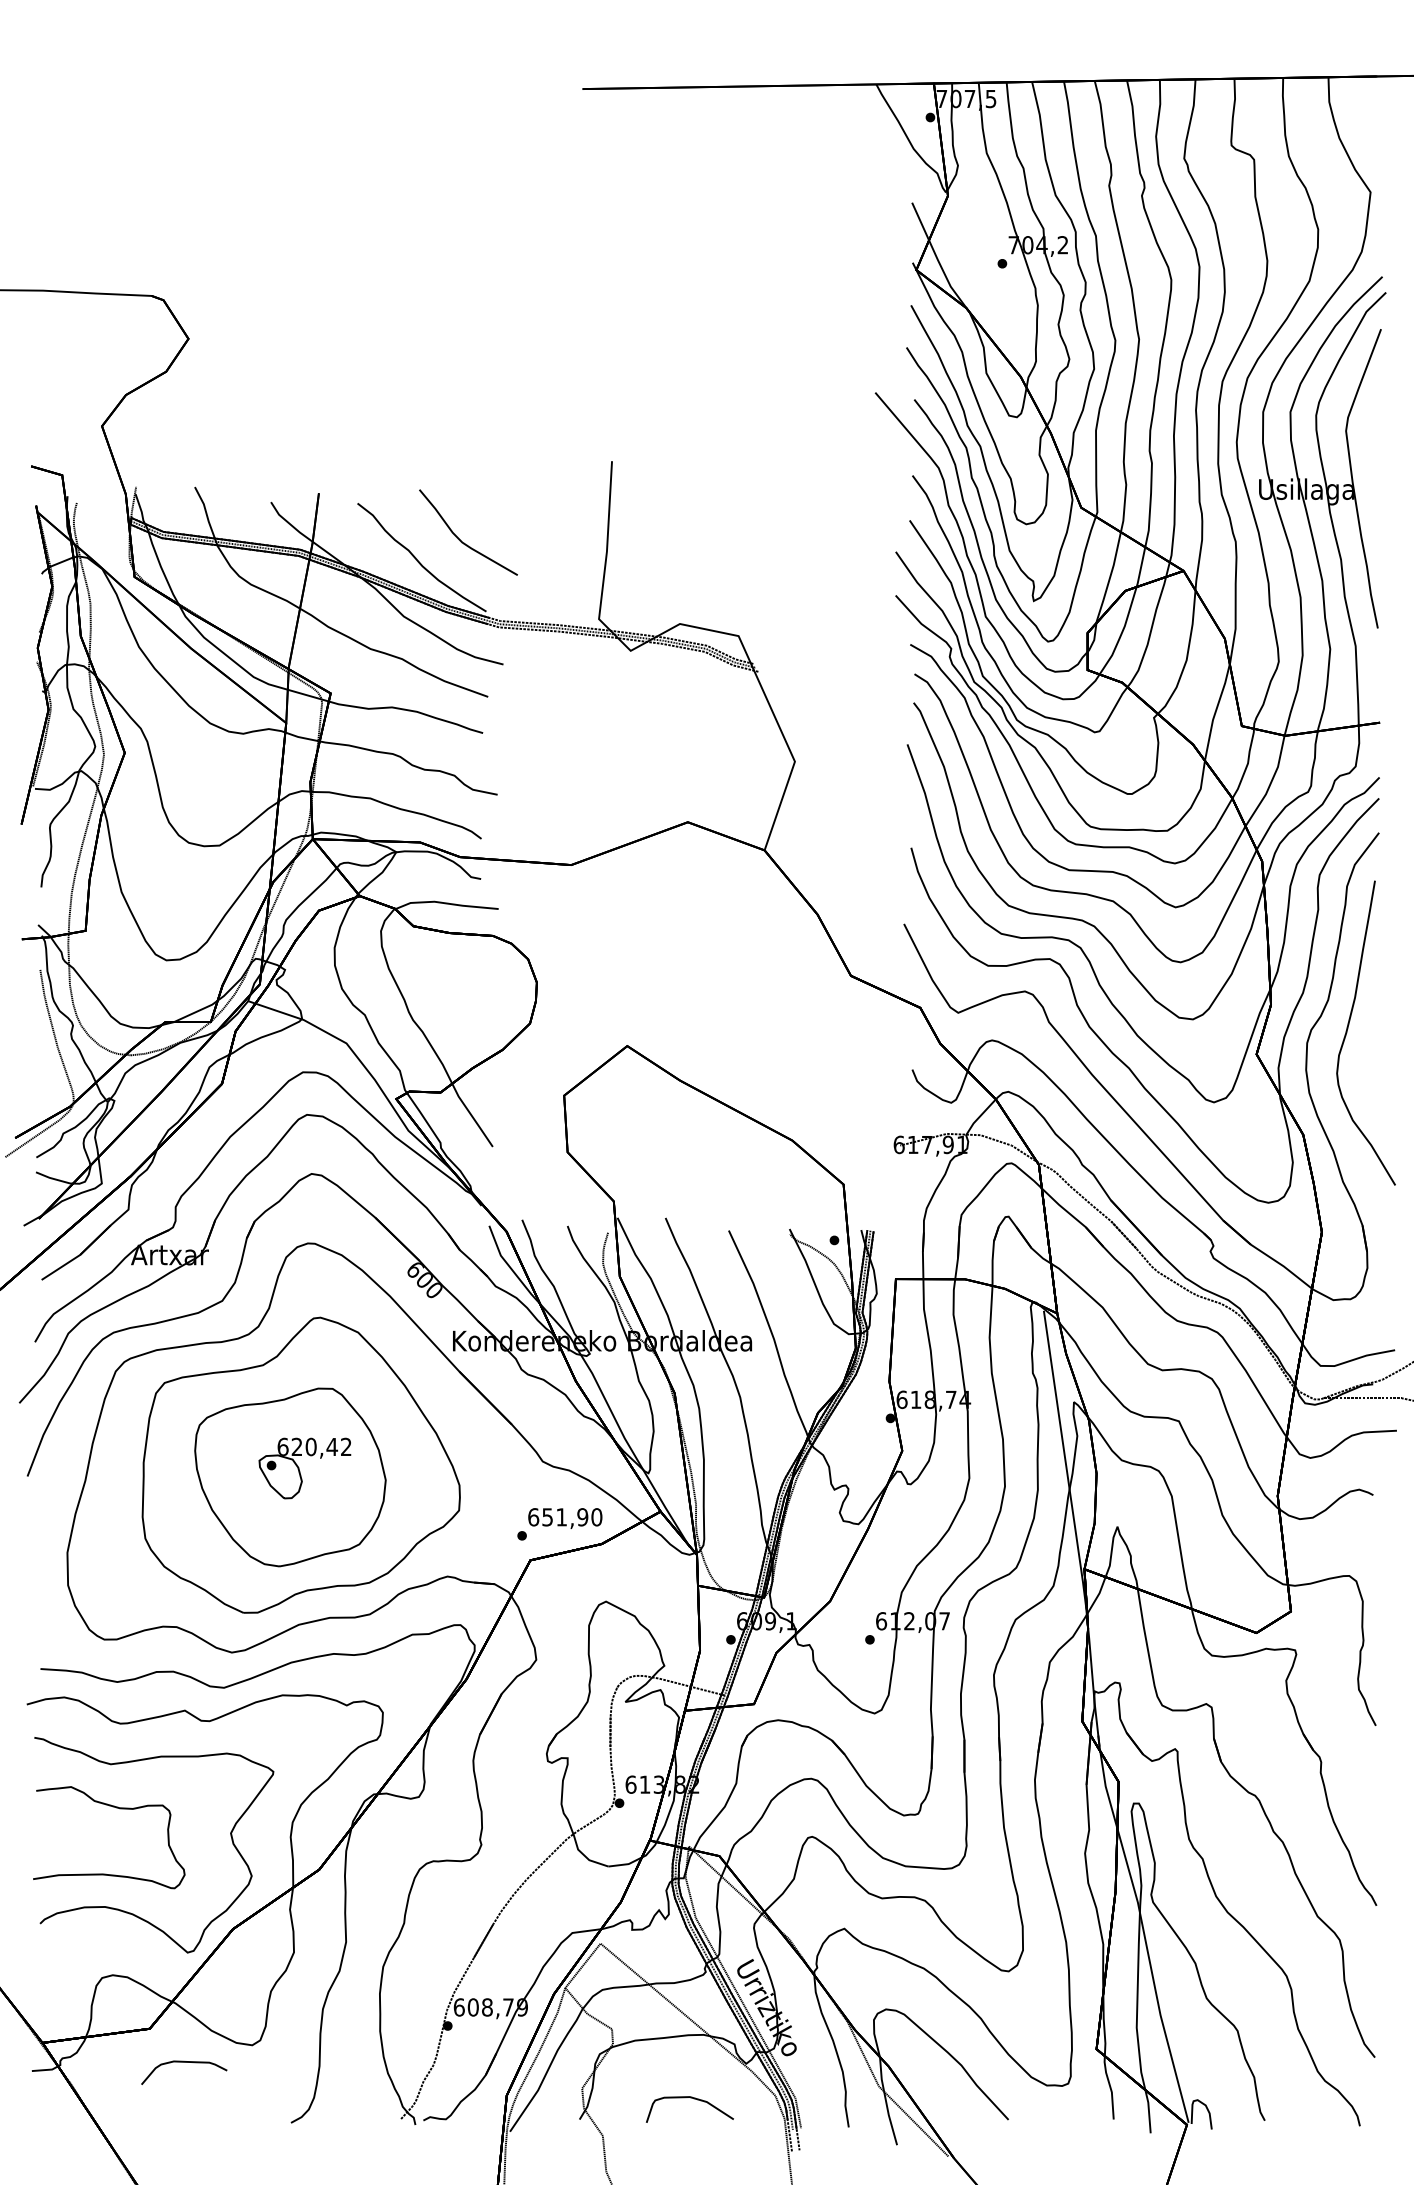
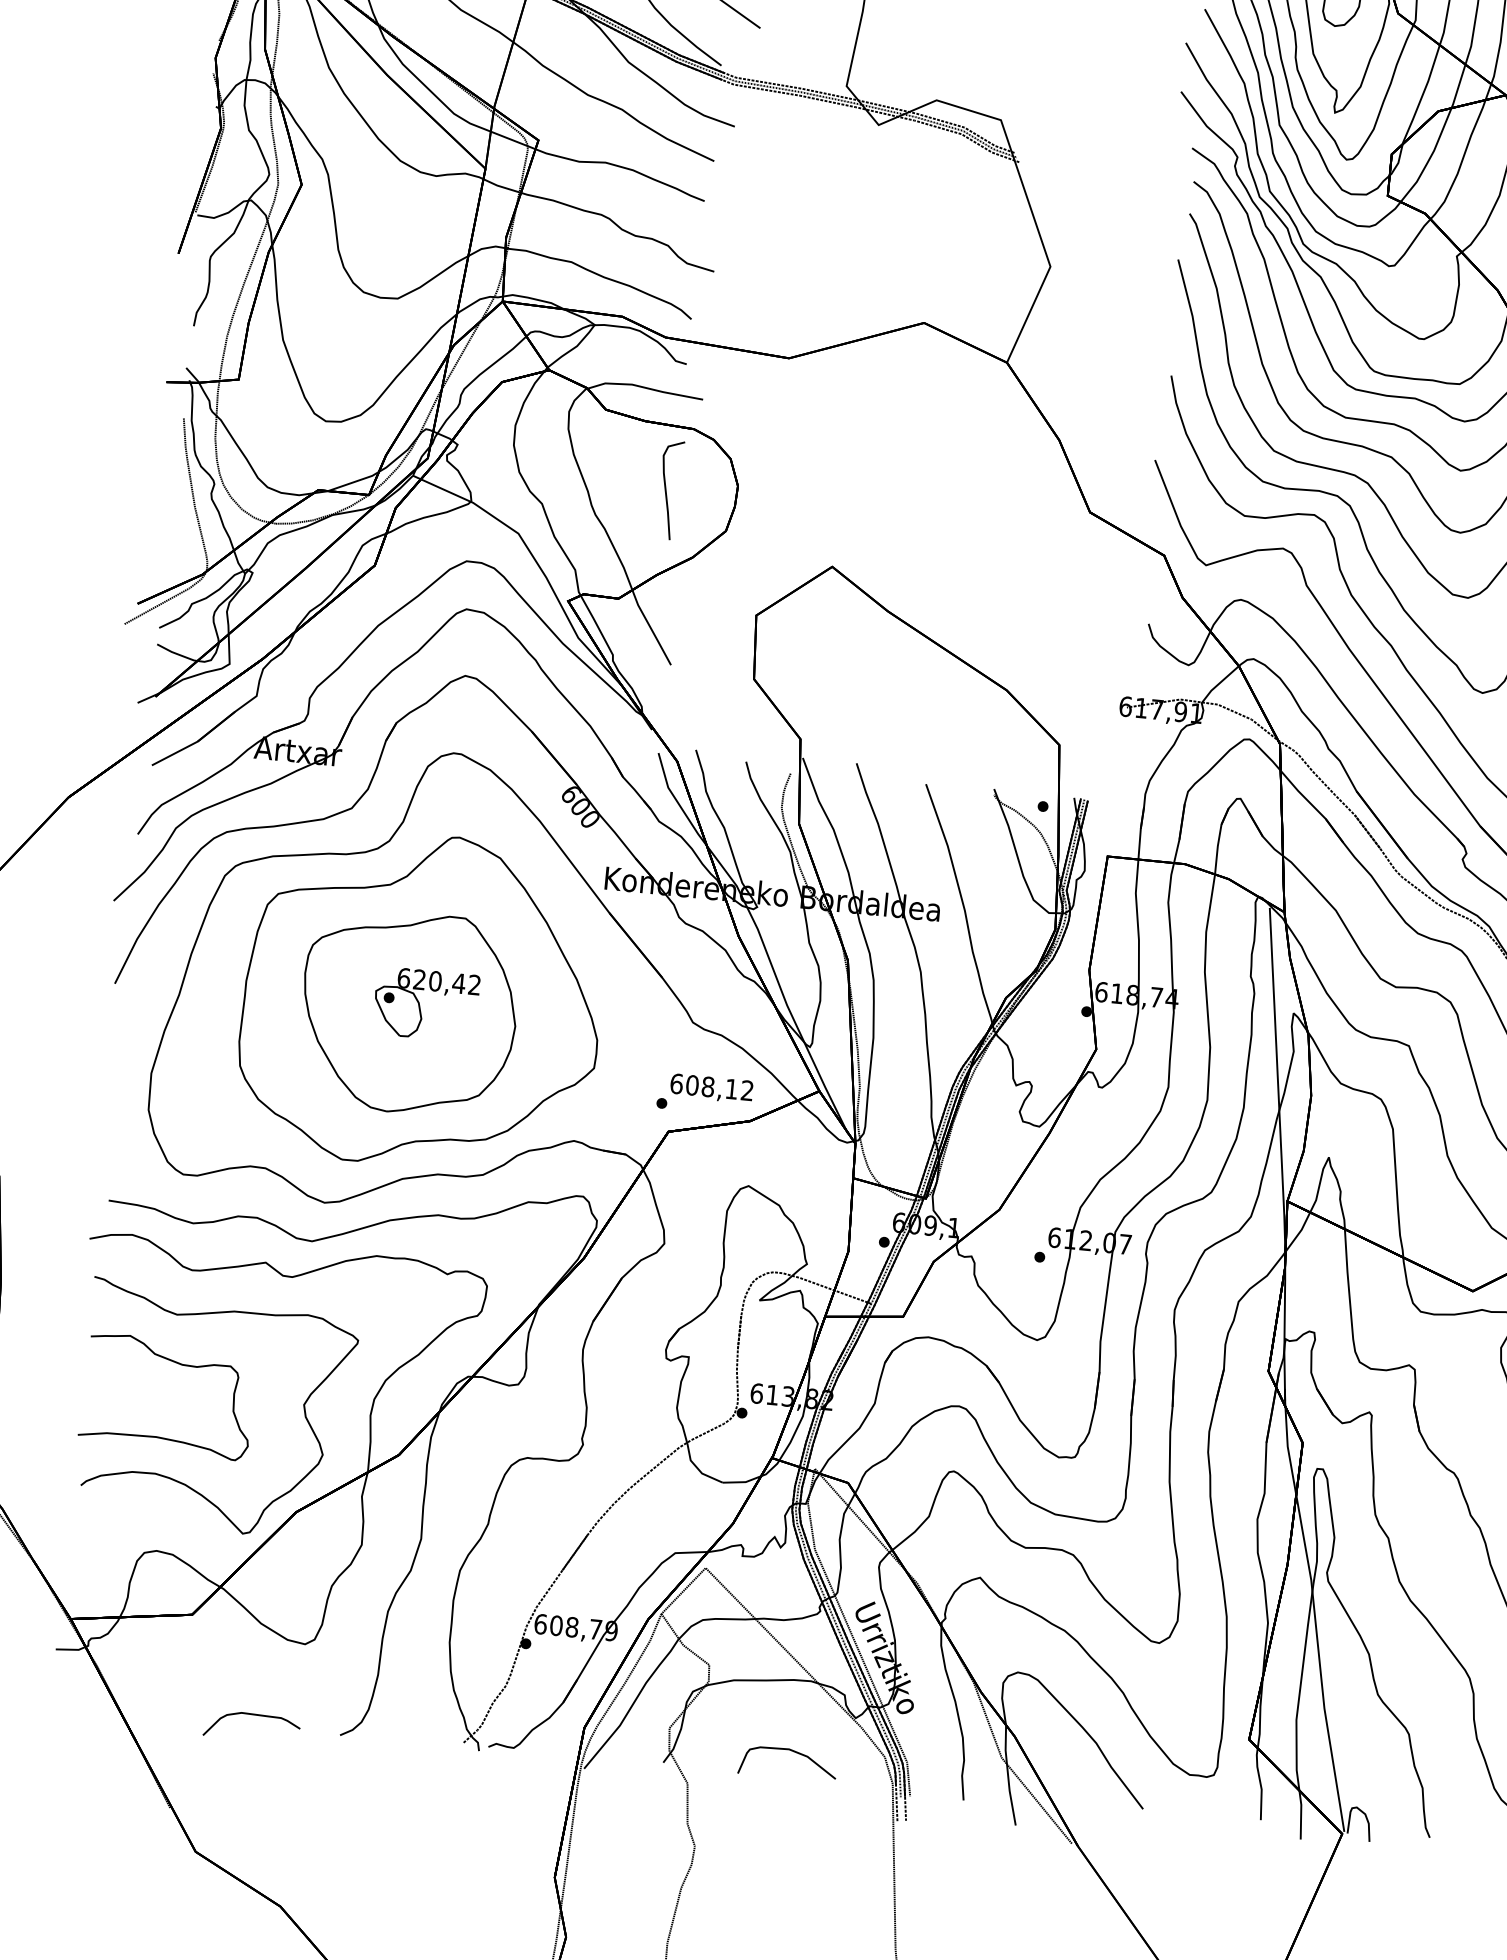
curve: (474, 992) -> (667, 490), added
text: (572, 1517) -> (720, 1088), 651,90 -> 608,12
curve: (184, 2062) -> (253, 1715), moved

